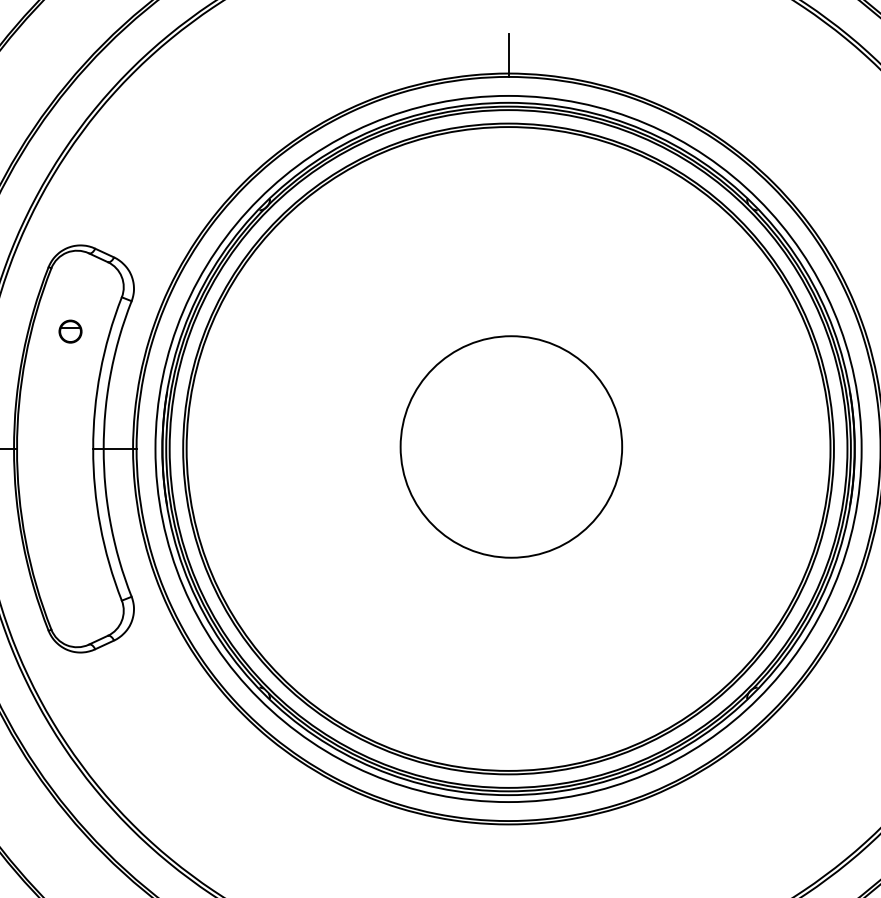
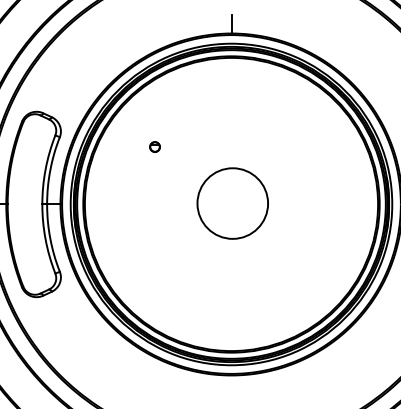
part: (69, 330) -> (154, 146), moved
circle: (510, 446) -> (232, 203), size x0.7

